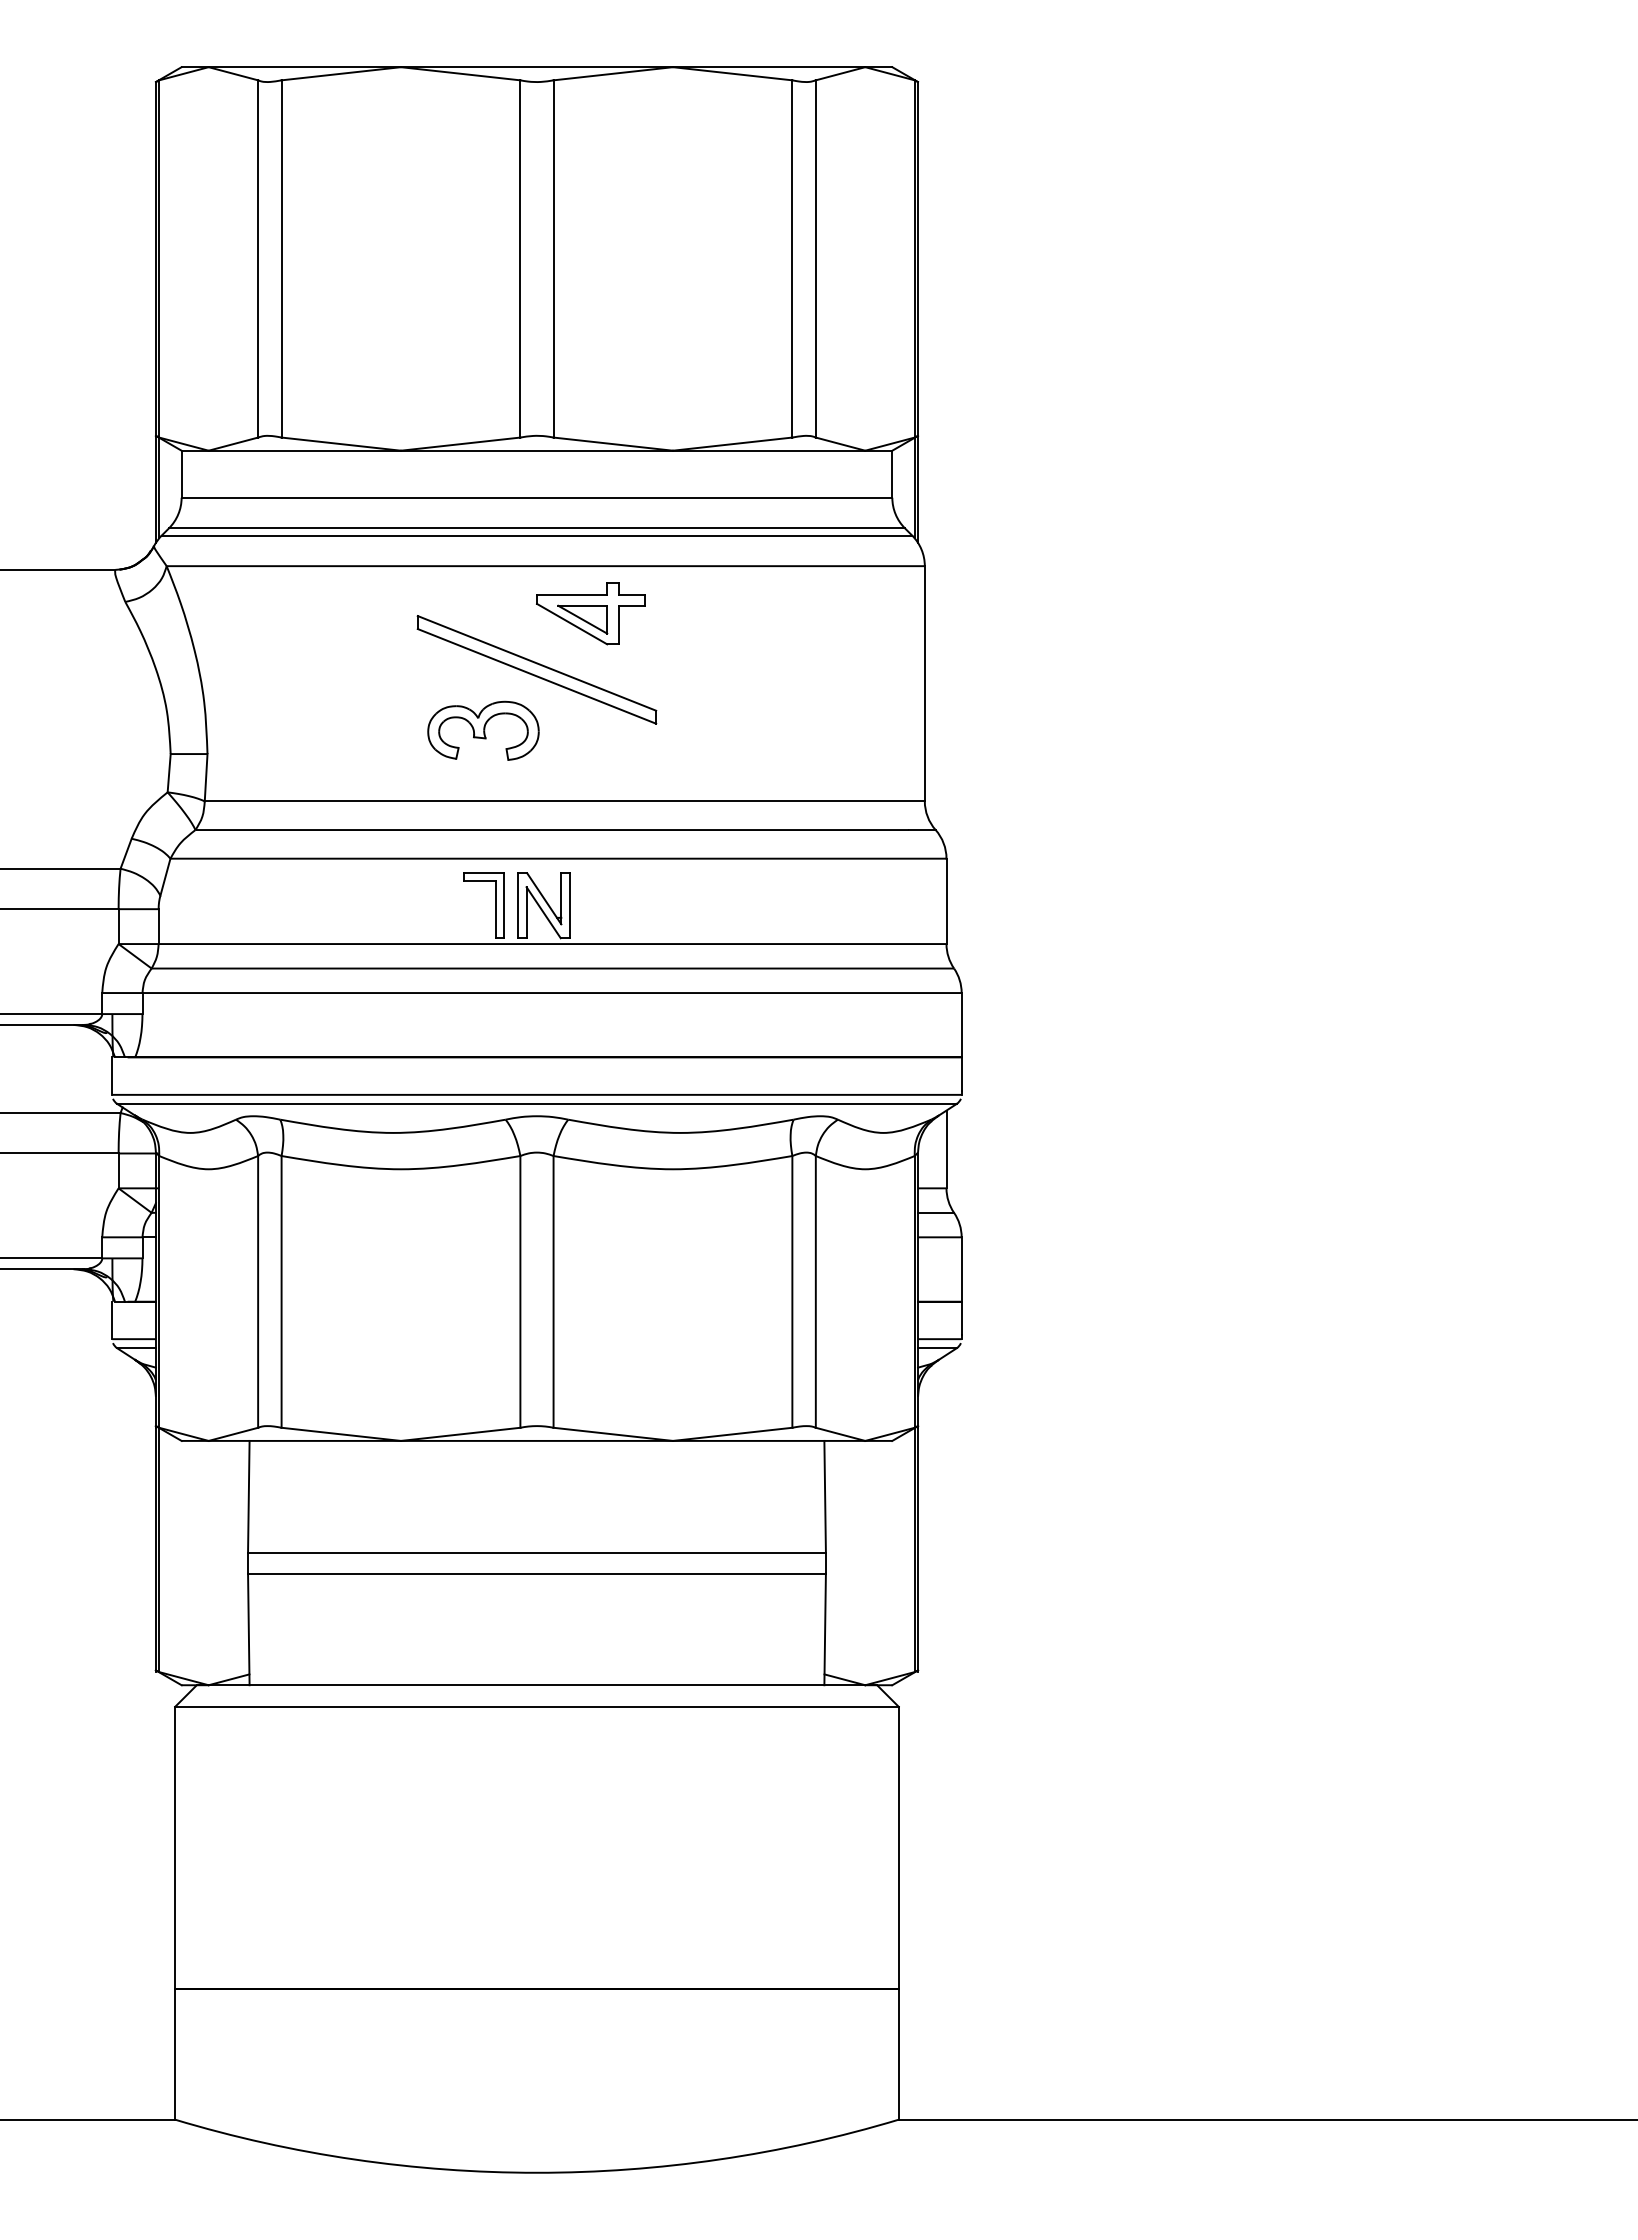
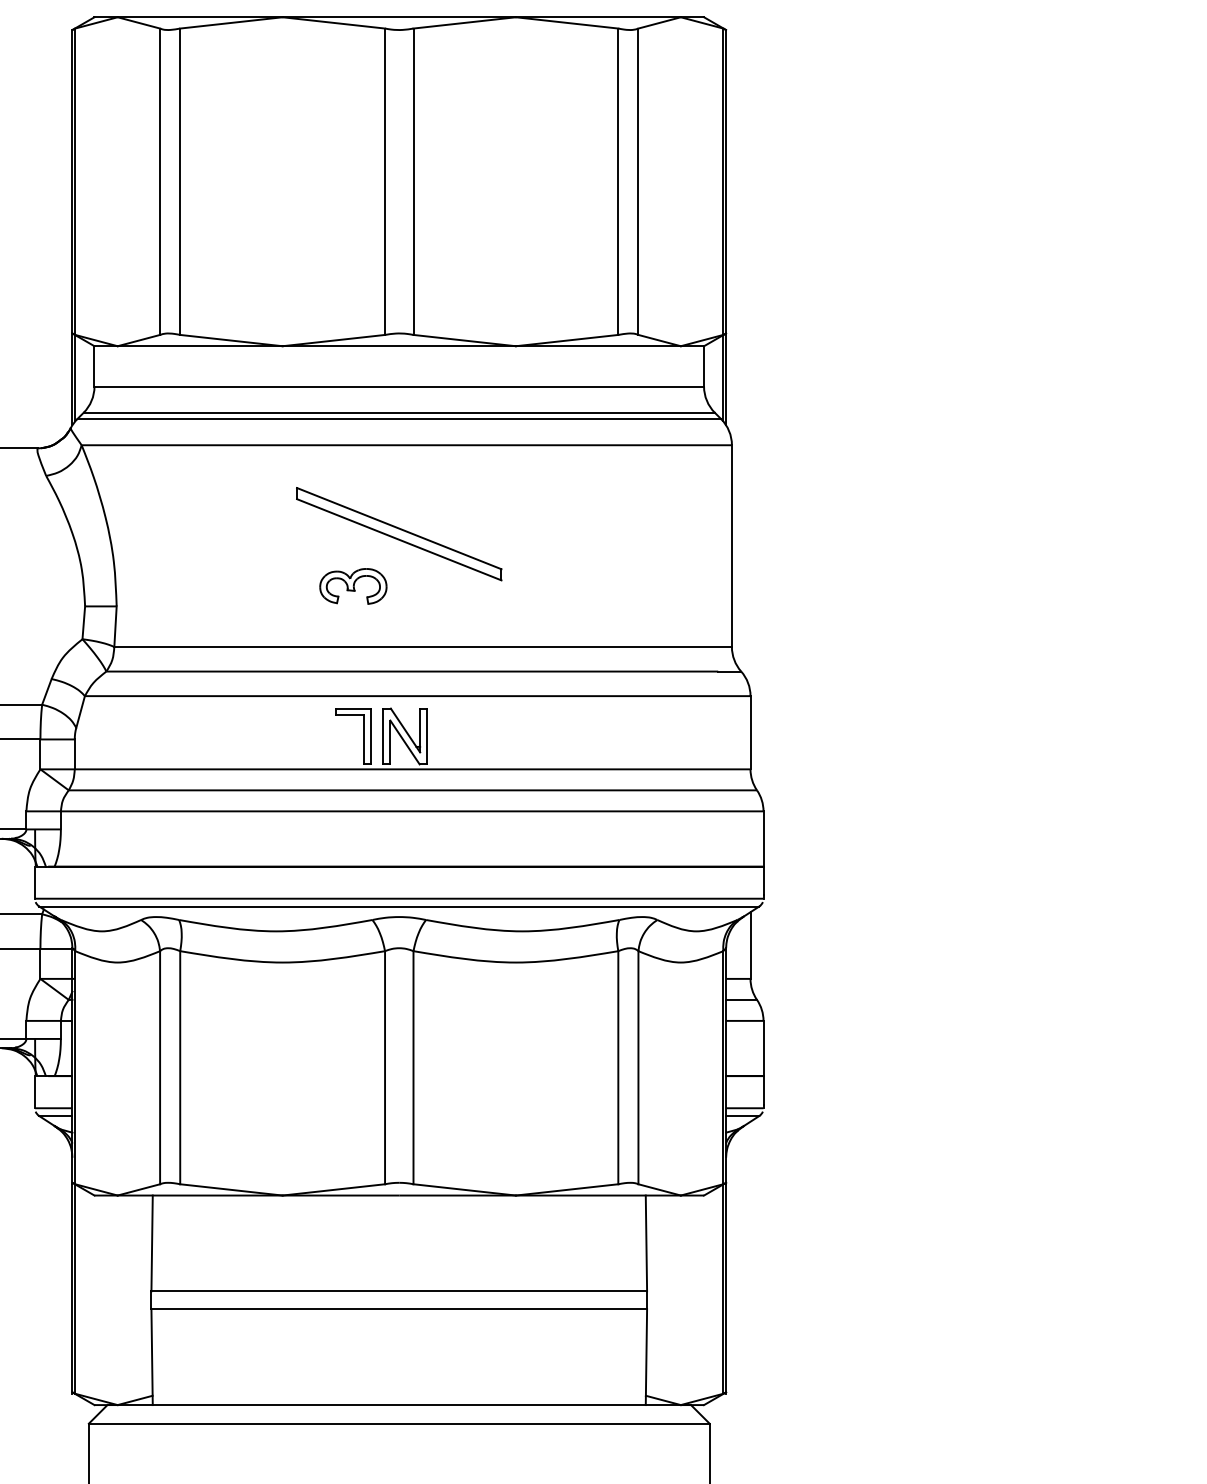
part: (590, 613) -> (445, 485), removed
part: (483, 730) -> (353, 586), size x0.7

